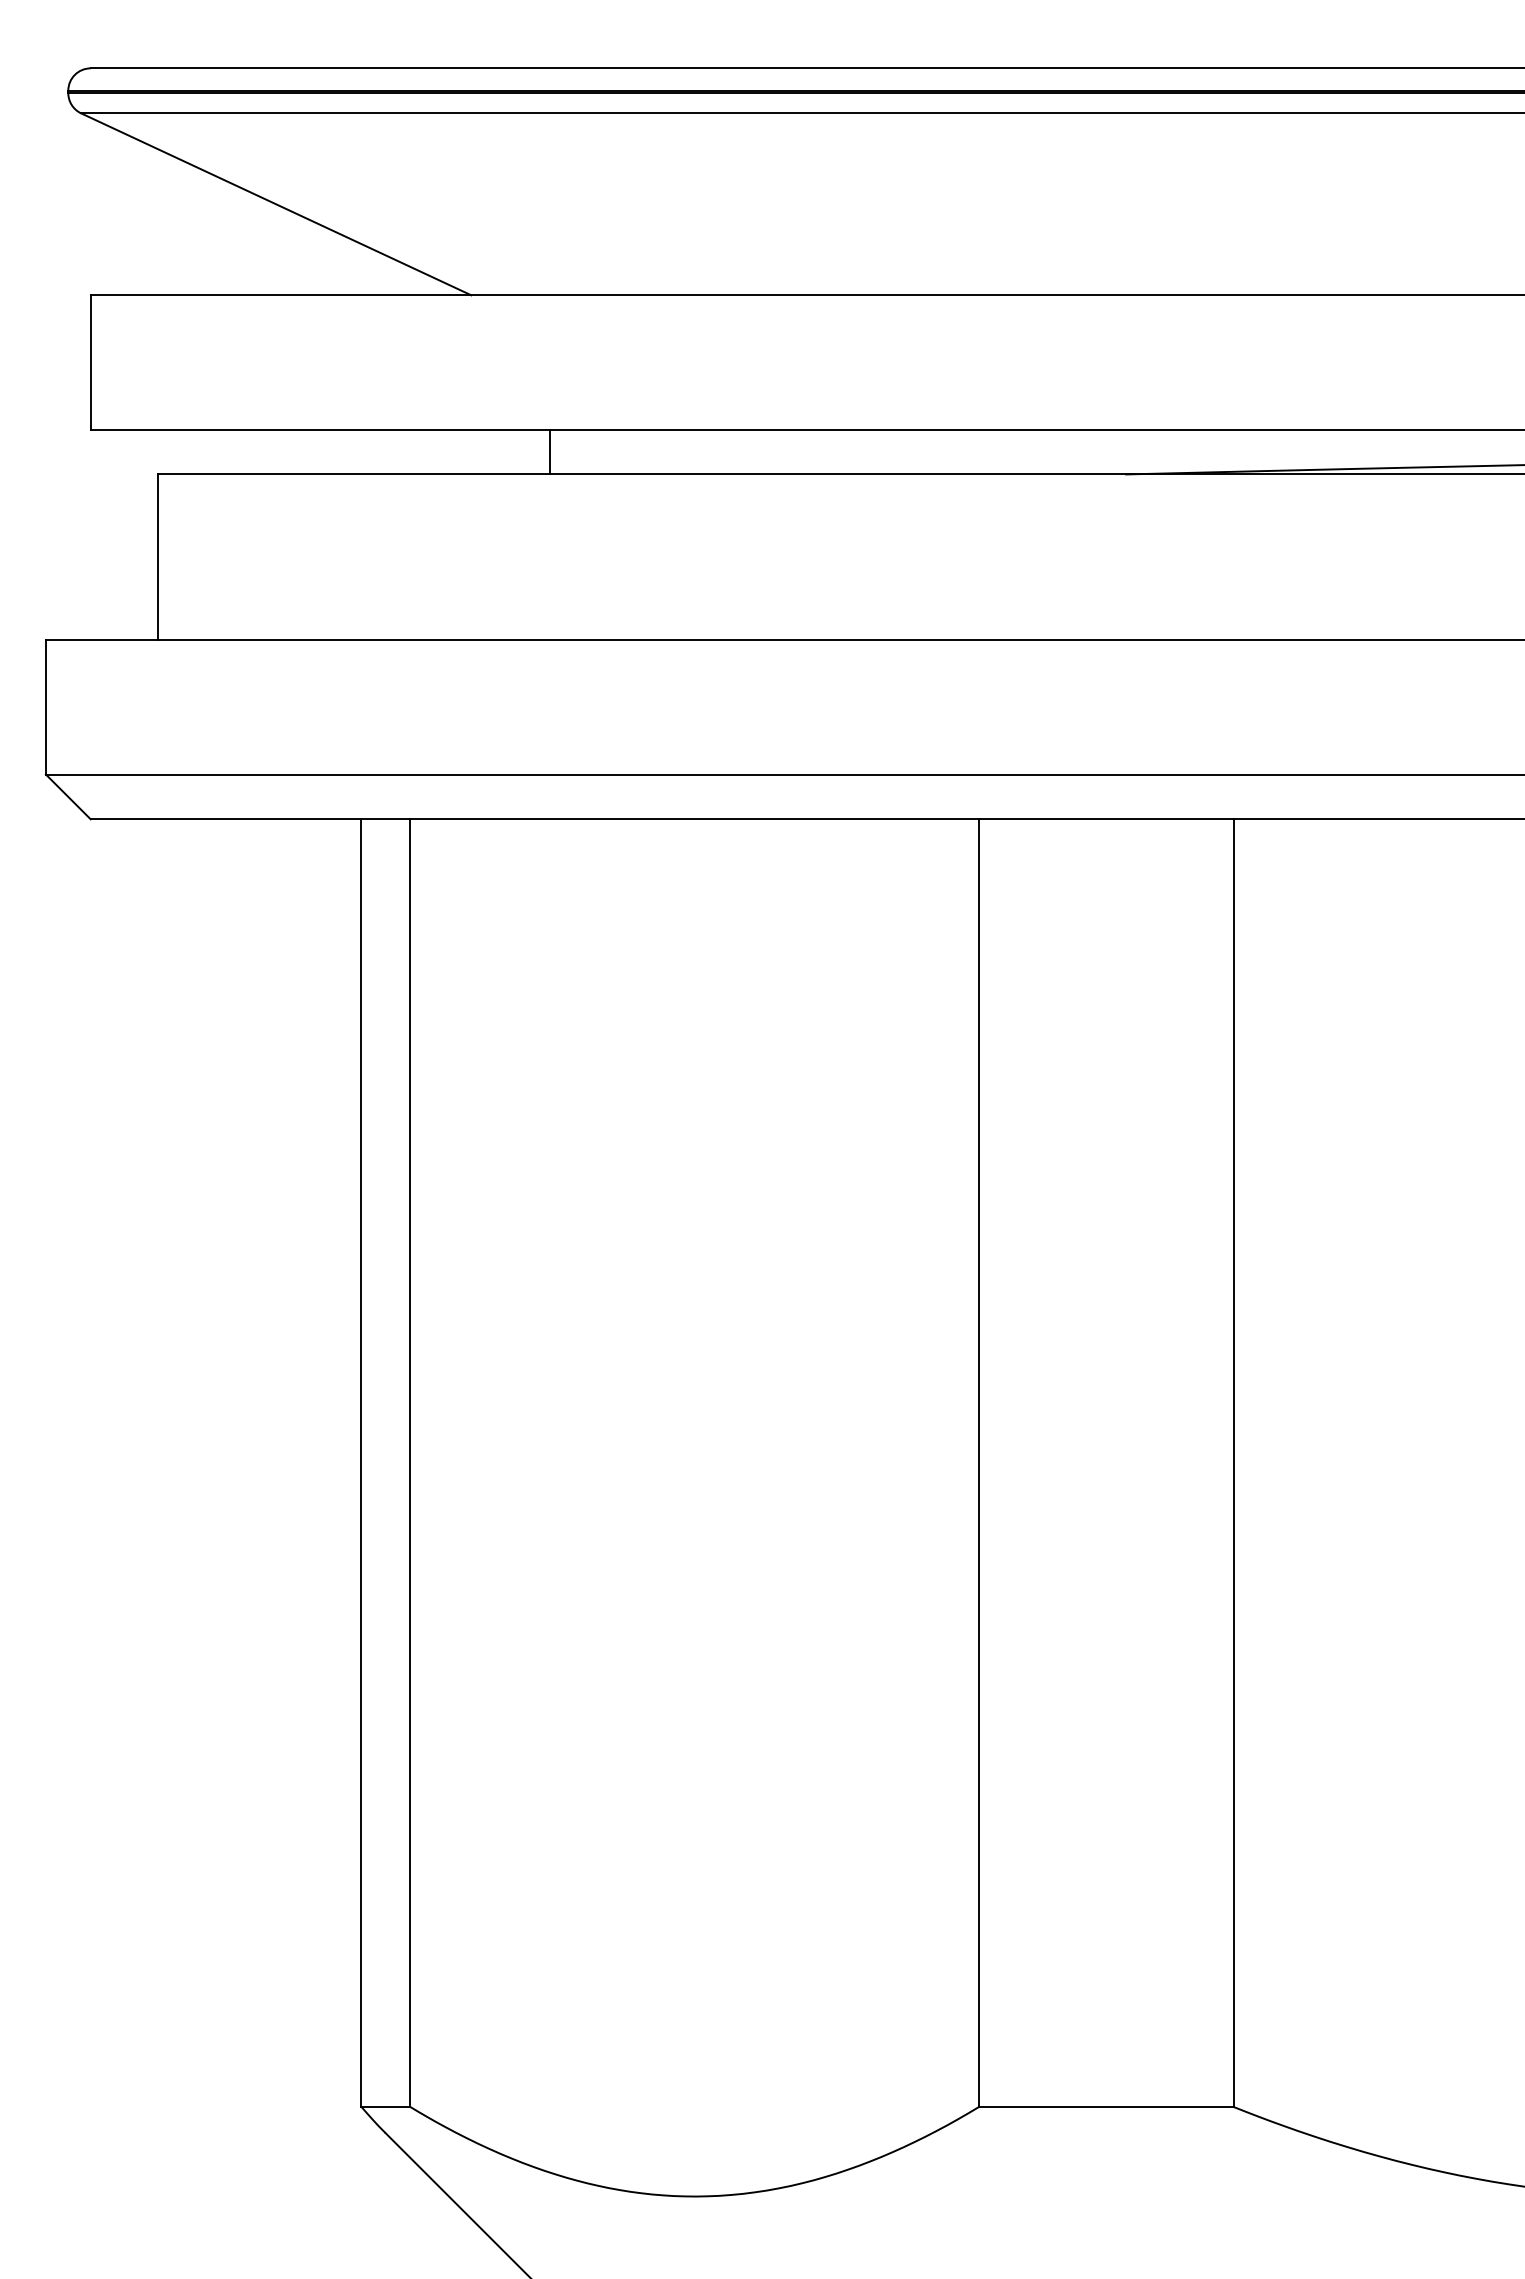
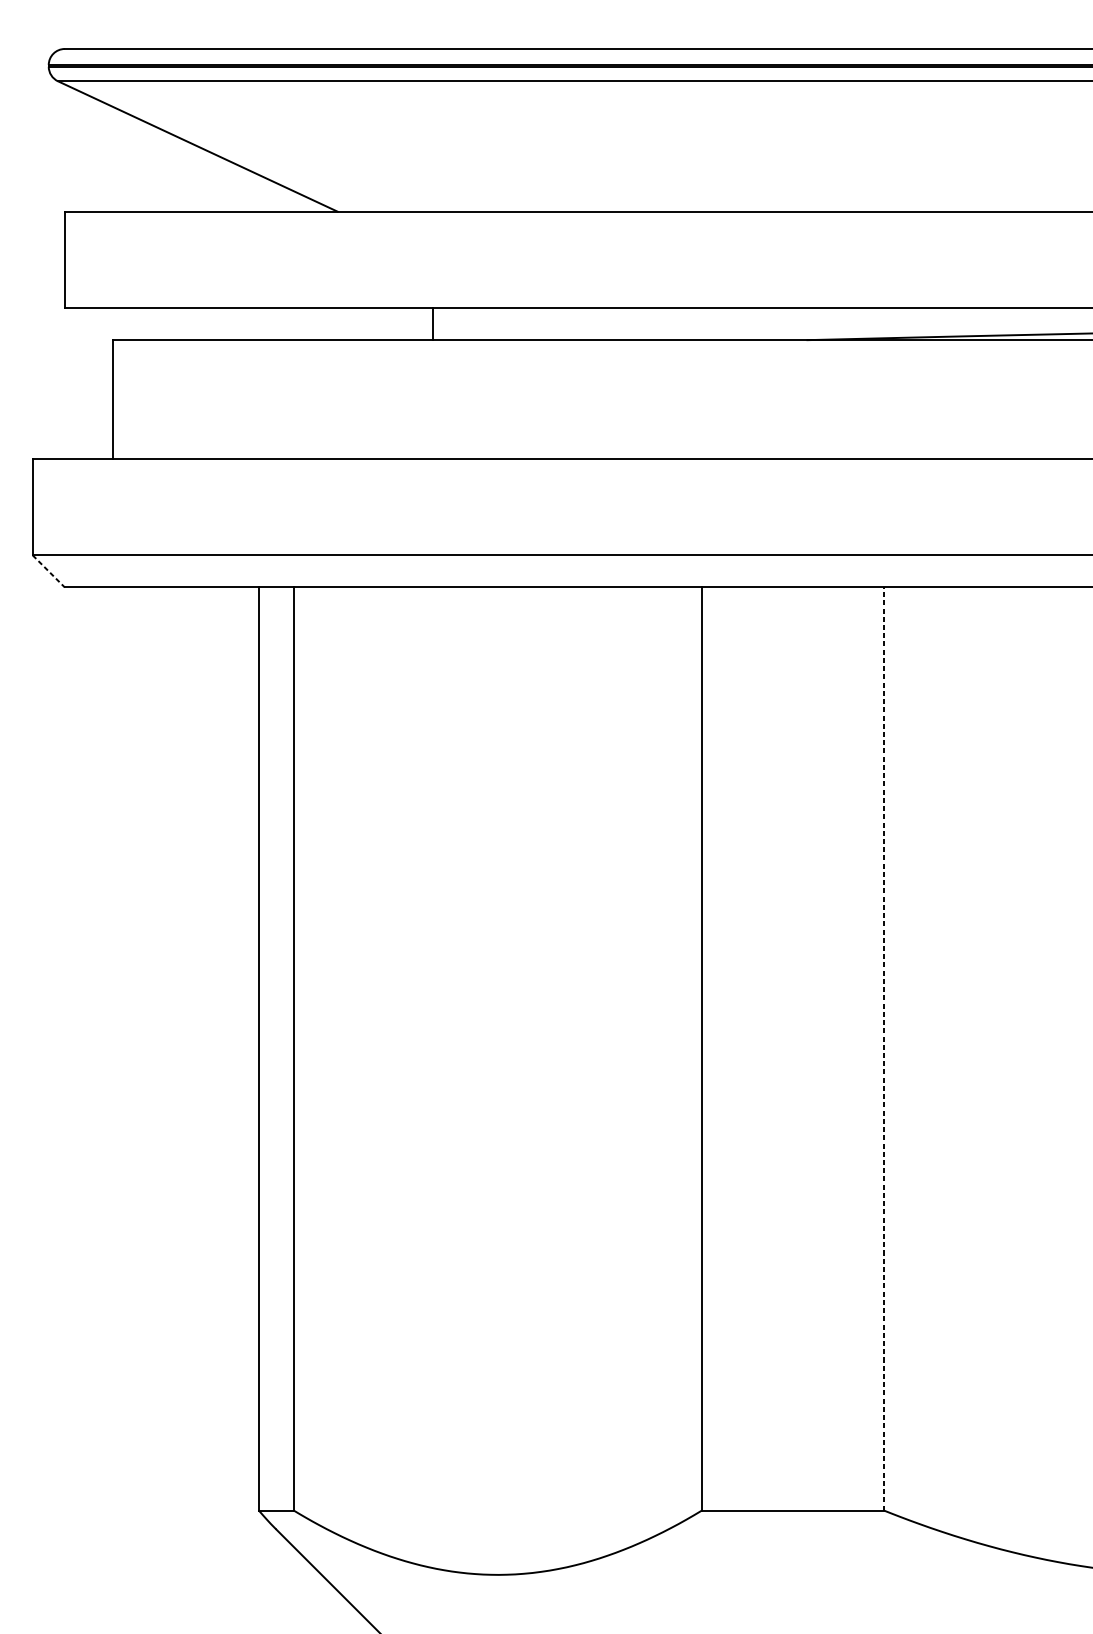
line: (549, 451) -> (432, 323), moved
line: (68, 796) -> (48, 571), solid -> dashed
line: (1233, 1463) -> (884, 1049), solid -> dashed

